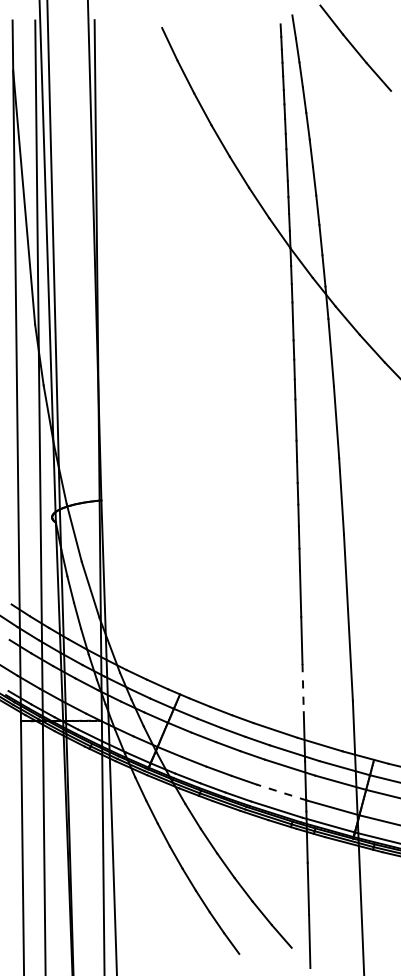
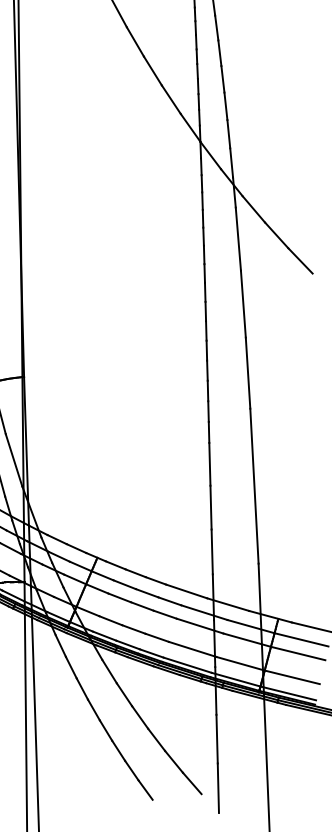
line: (303, 688) -> (212, 552), dashed -> solid
line: (282, 792) -> (192, 649), dashed -> solid

